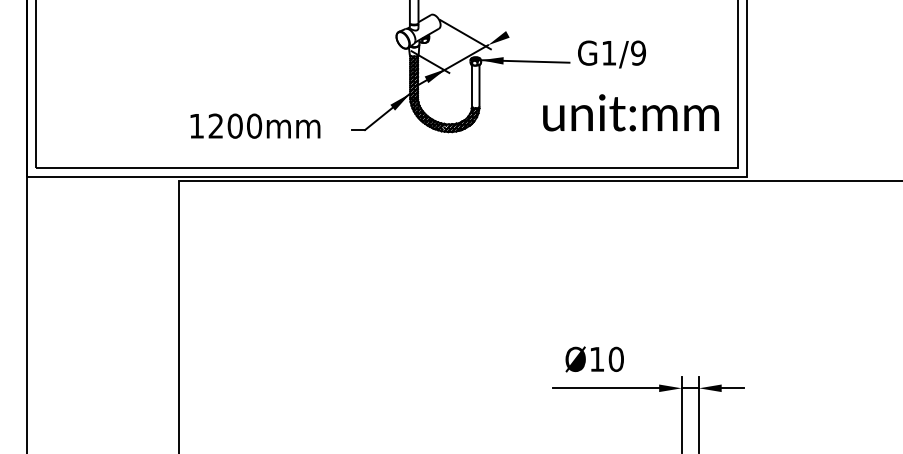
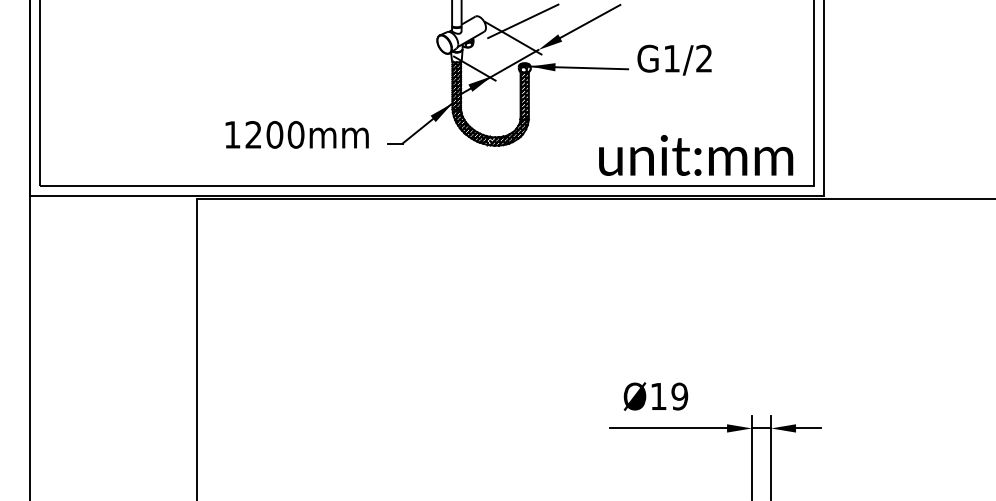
line: (474, 19) -> (523, 21), added
line: (534, 19) -> (589, 21), added
text: (638, 52) -> (704, 58), G1/9 -> G1/2
hatch: (475, 86) -> (524, 95), added
text: (630, 112) -> (695, 155), moved
text: (255, 125) -> (297, 134), moved
text: (615, 359) -> (678, 396), Ø10 -> Ø19

